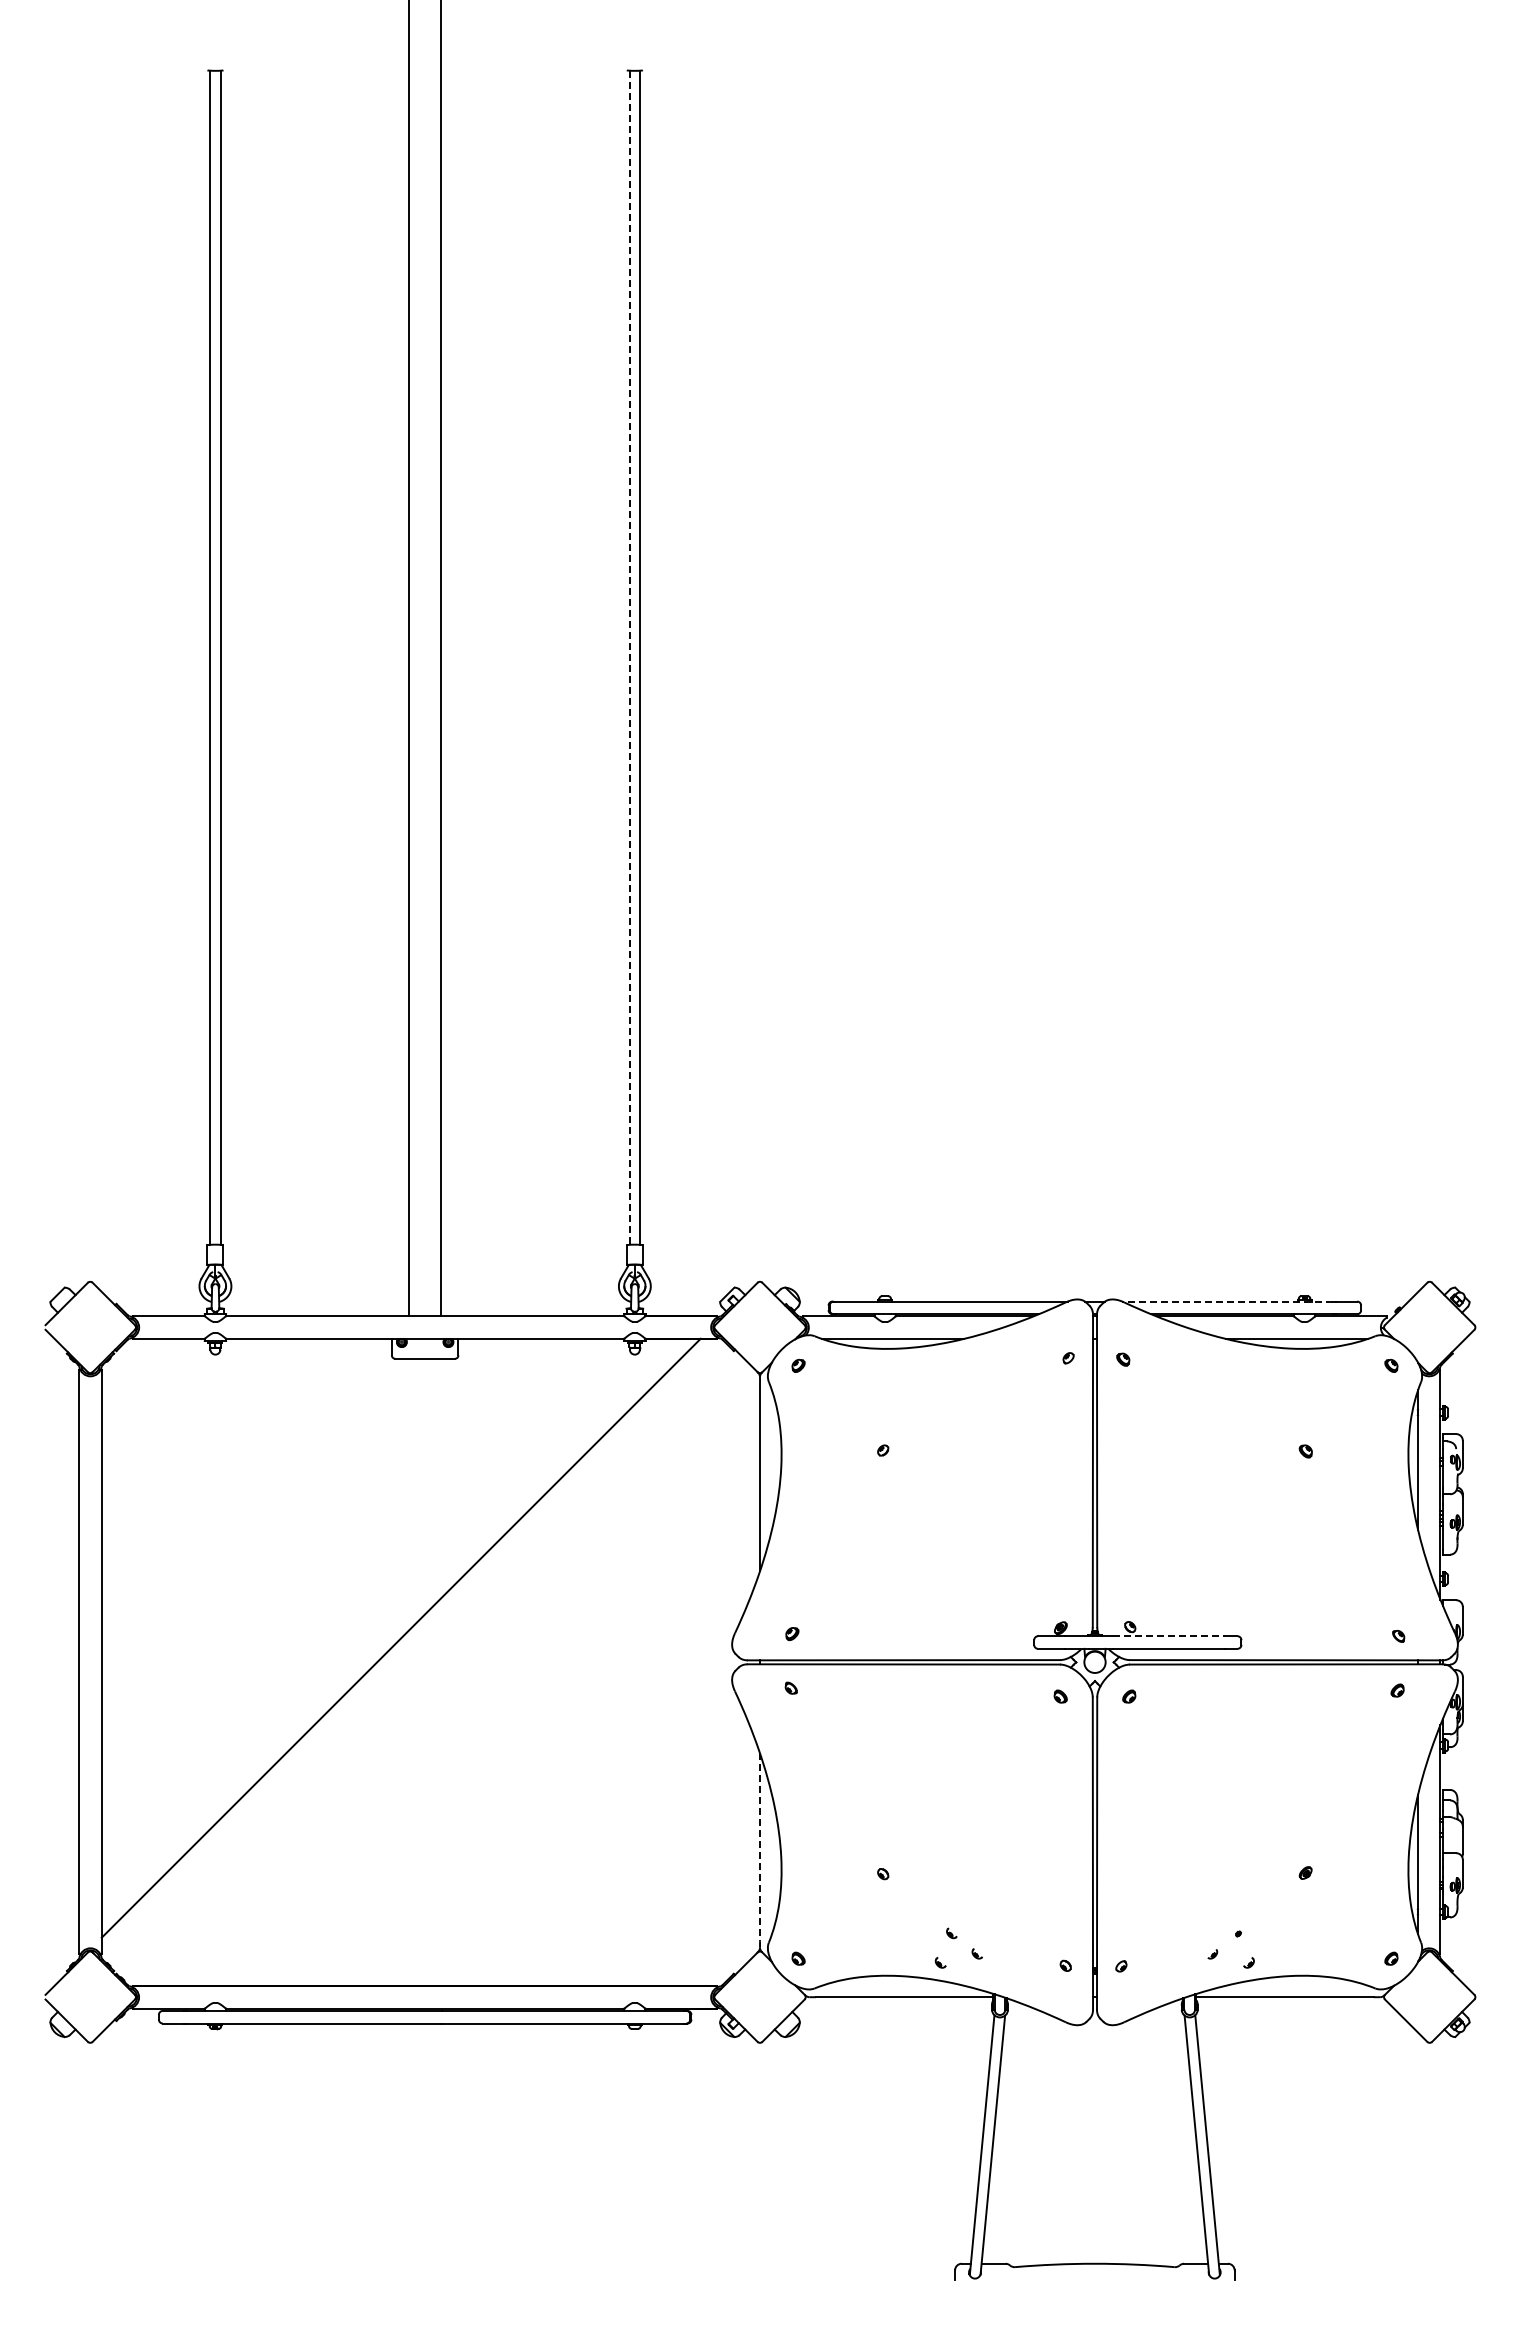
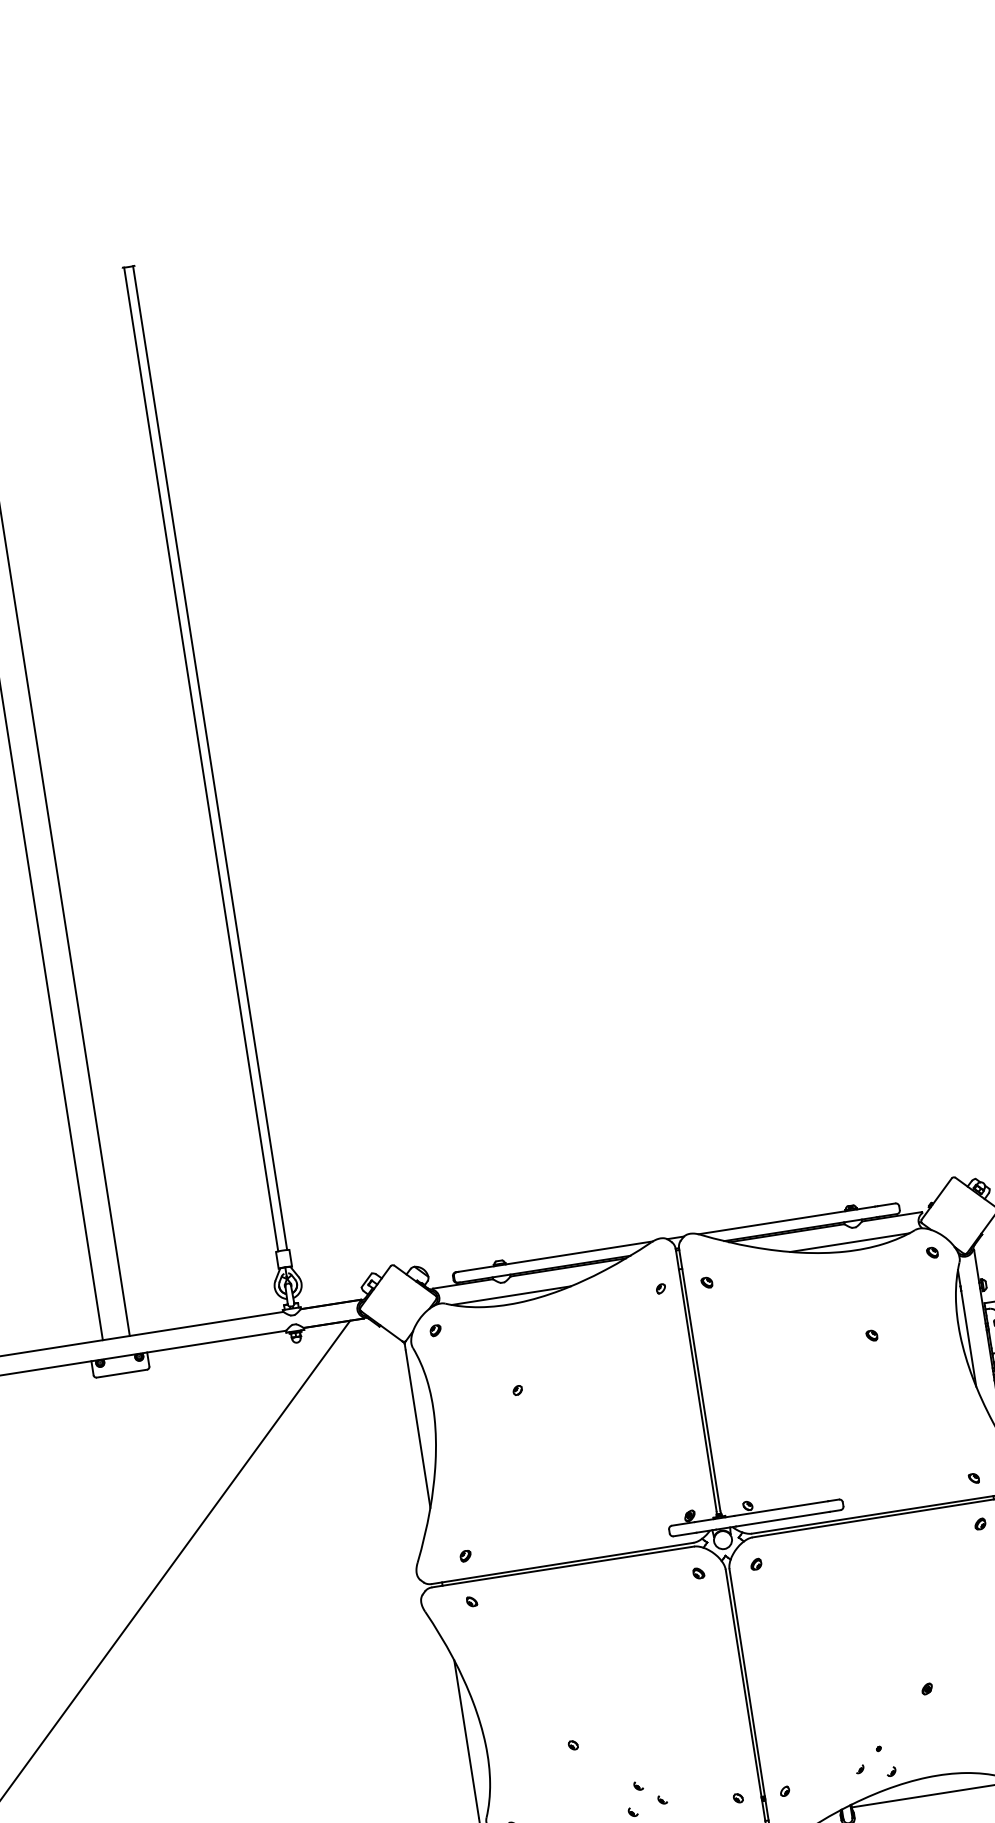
line: (629, 658) -> (201, 760), dashed -> solid
line: (1227, 1301) -> (786, 1220), dashed -> solid
line: (1168, 1636) -> (781, 1508), dashed -> solid
line: (760, 1847) -> (467, 1739), dashed -> solid

